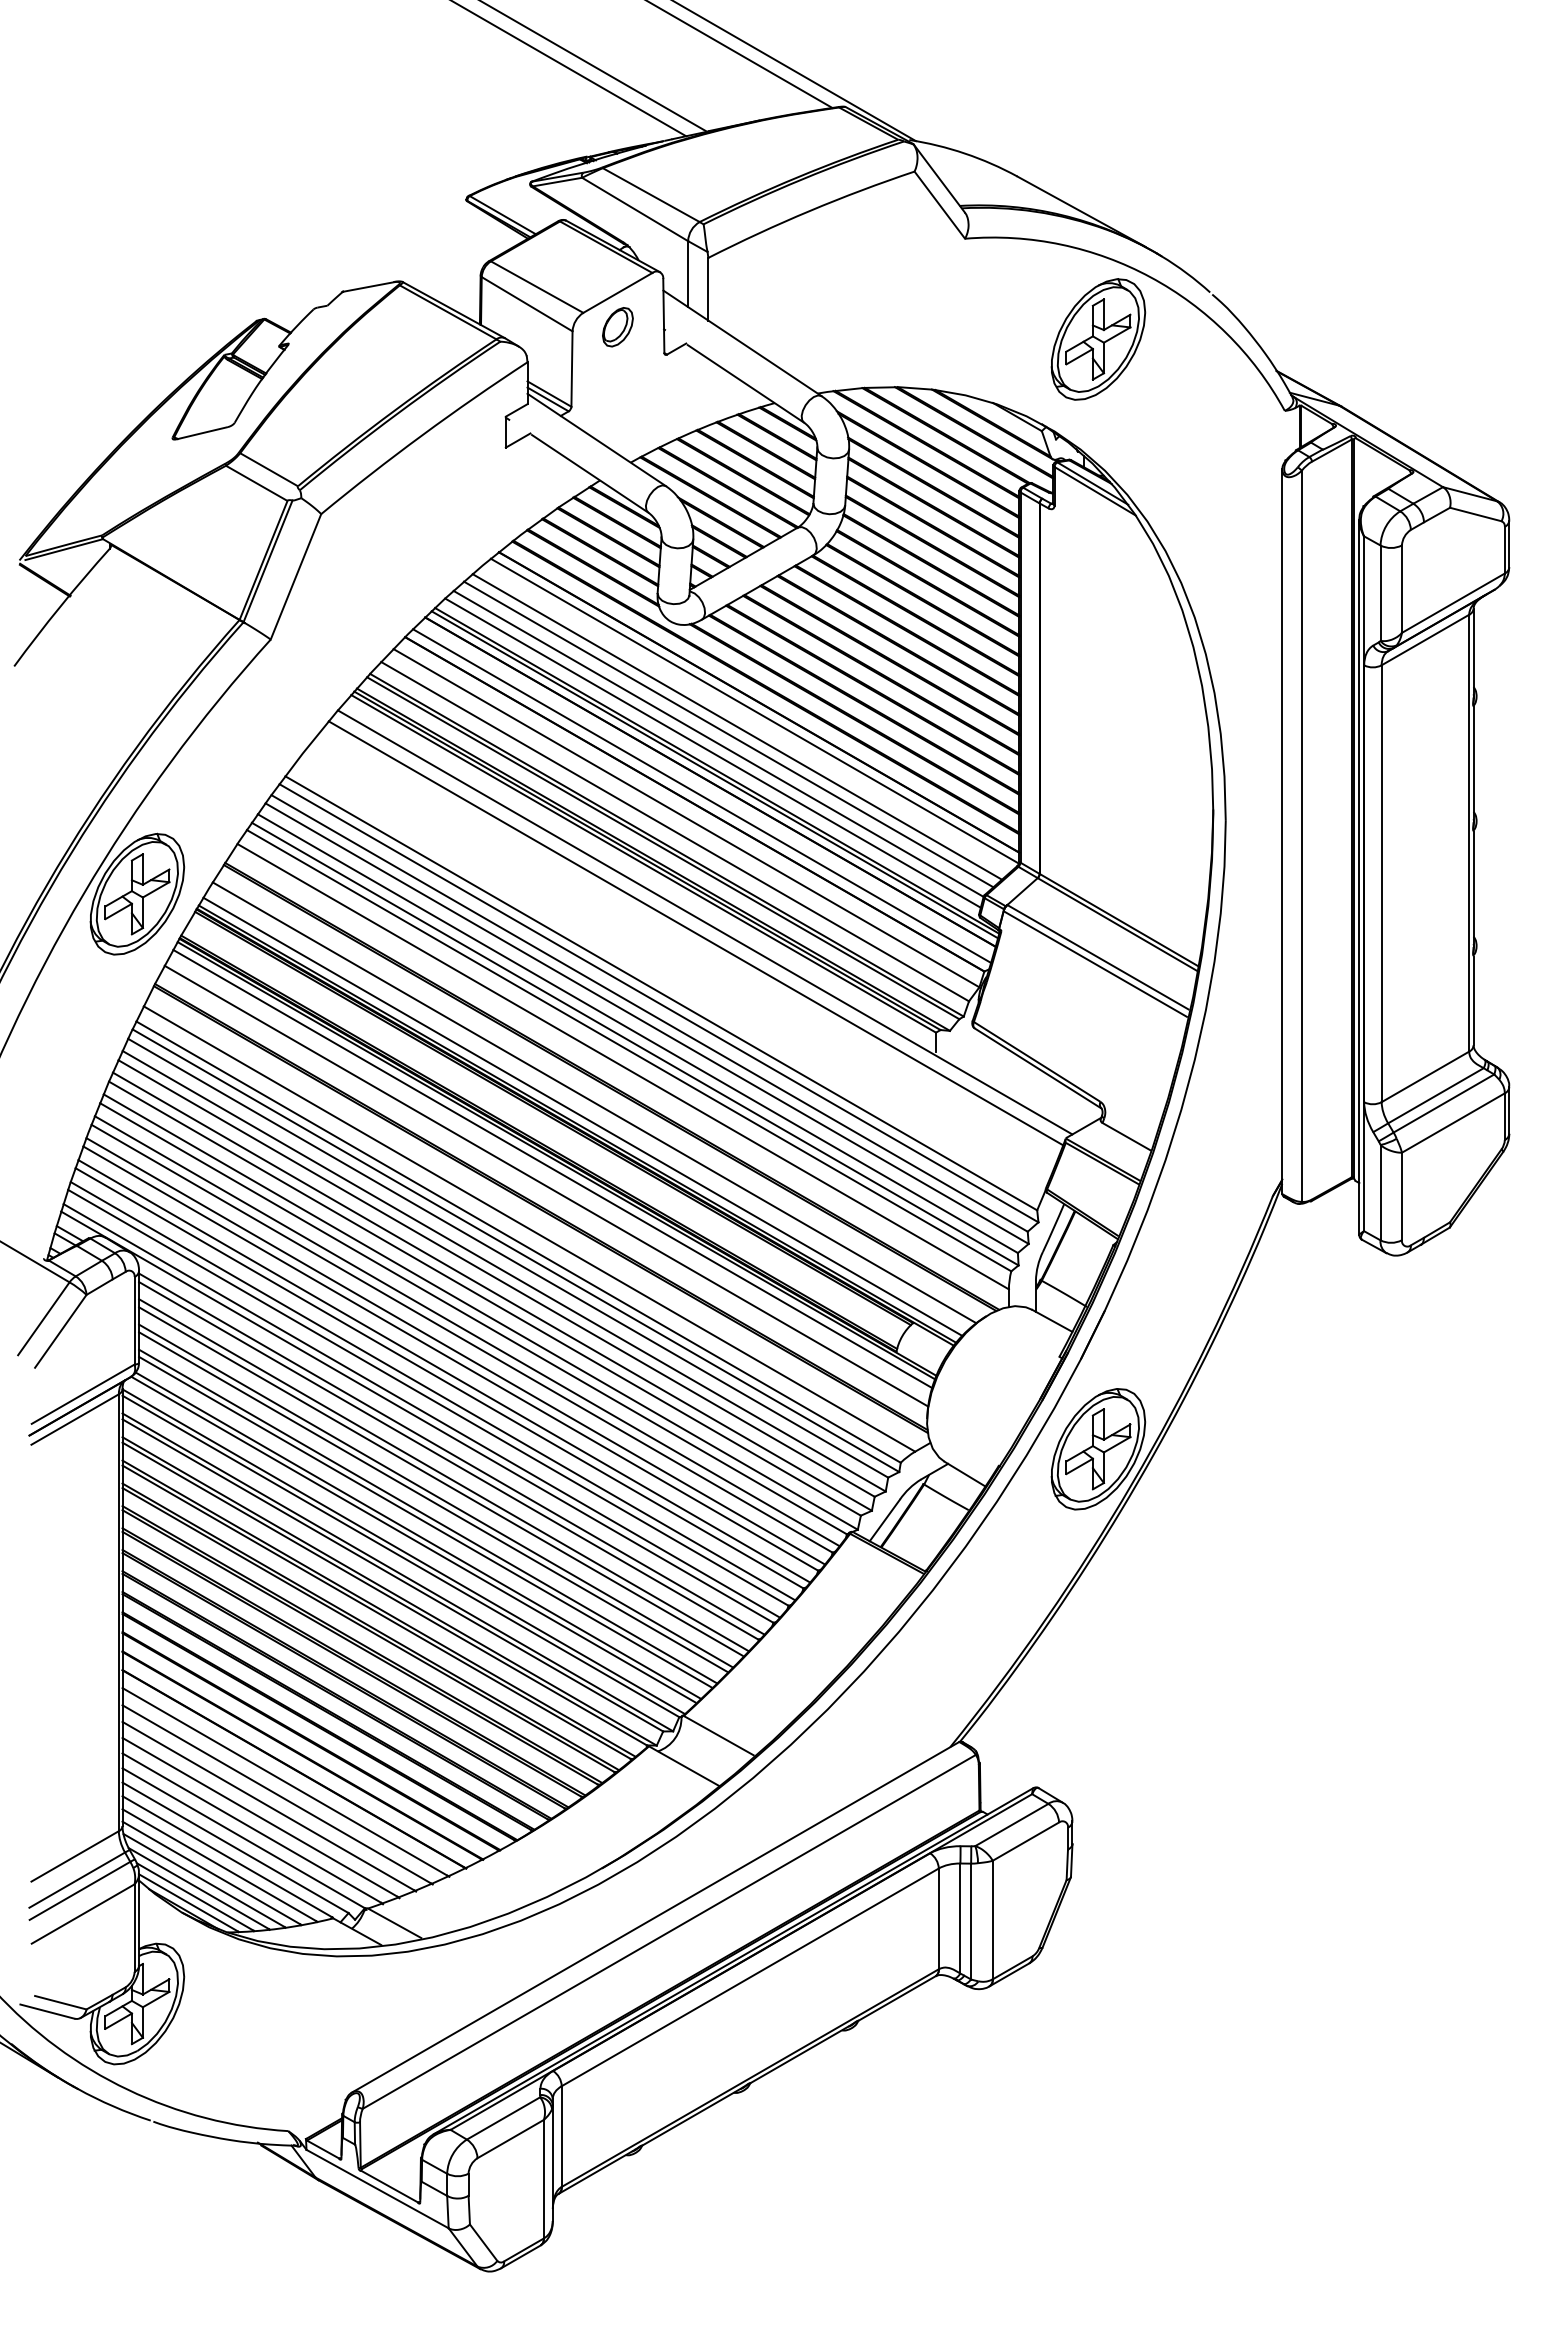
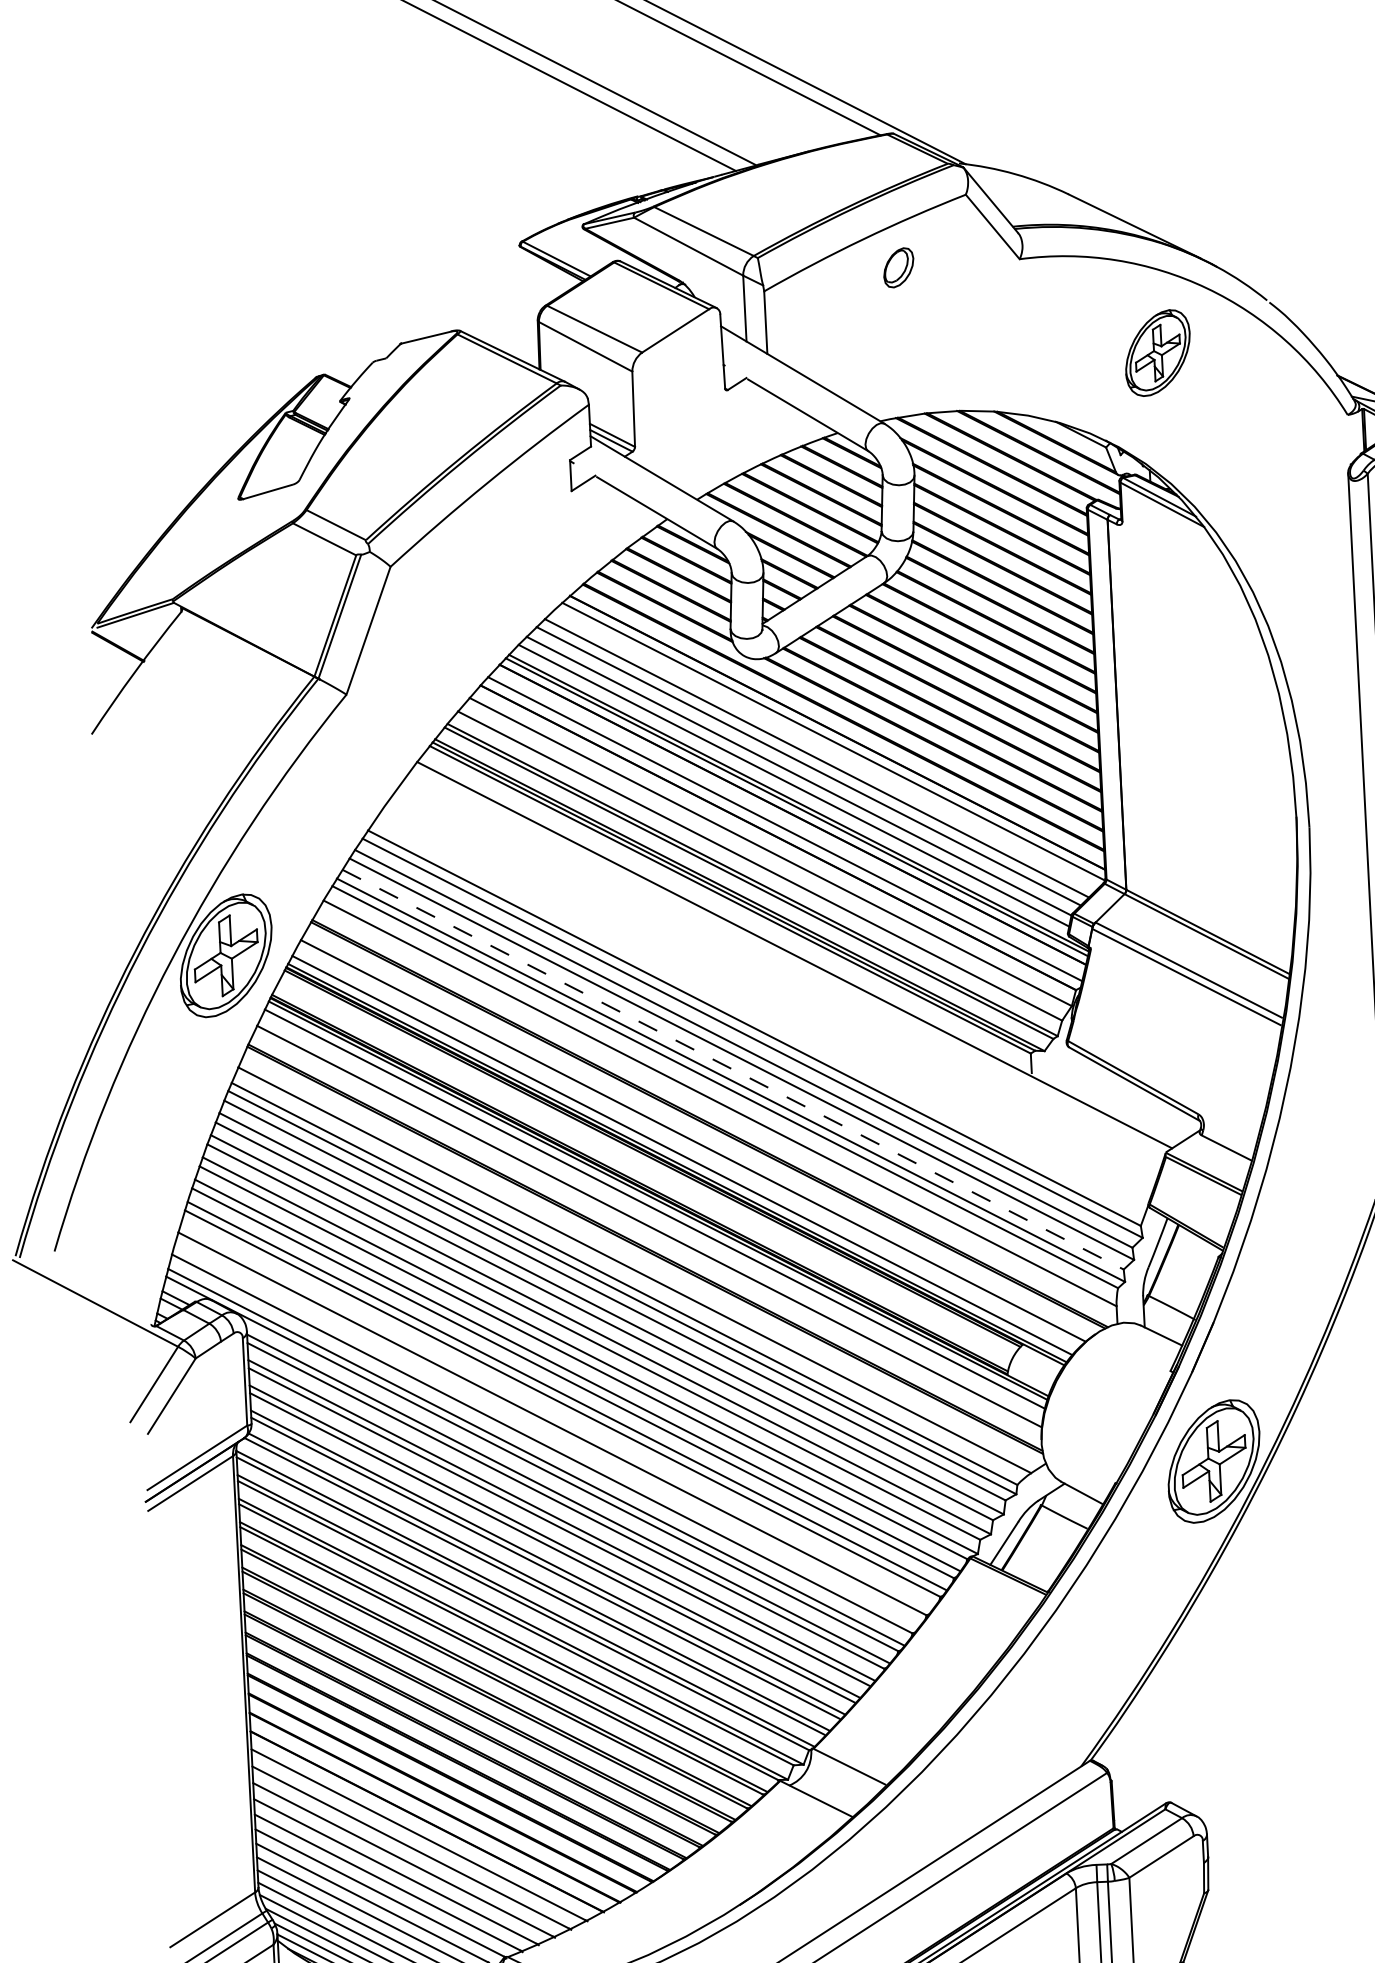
part: (617, 327) -> (898, 268), moved
part: (1098, 339) -> (1158, 353), size x0.7
line: (695, 933) -> (785, 966), removed
line: (637, 1033) -> (732, 1069), solid -> dashed
line: (444, 1371) -> (557, 1416), removed
line: (432, 1391) -> (546, 1437), removed

